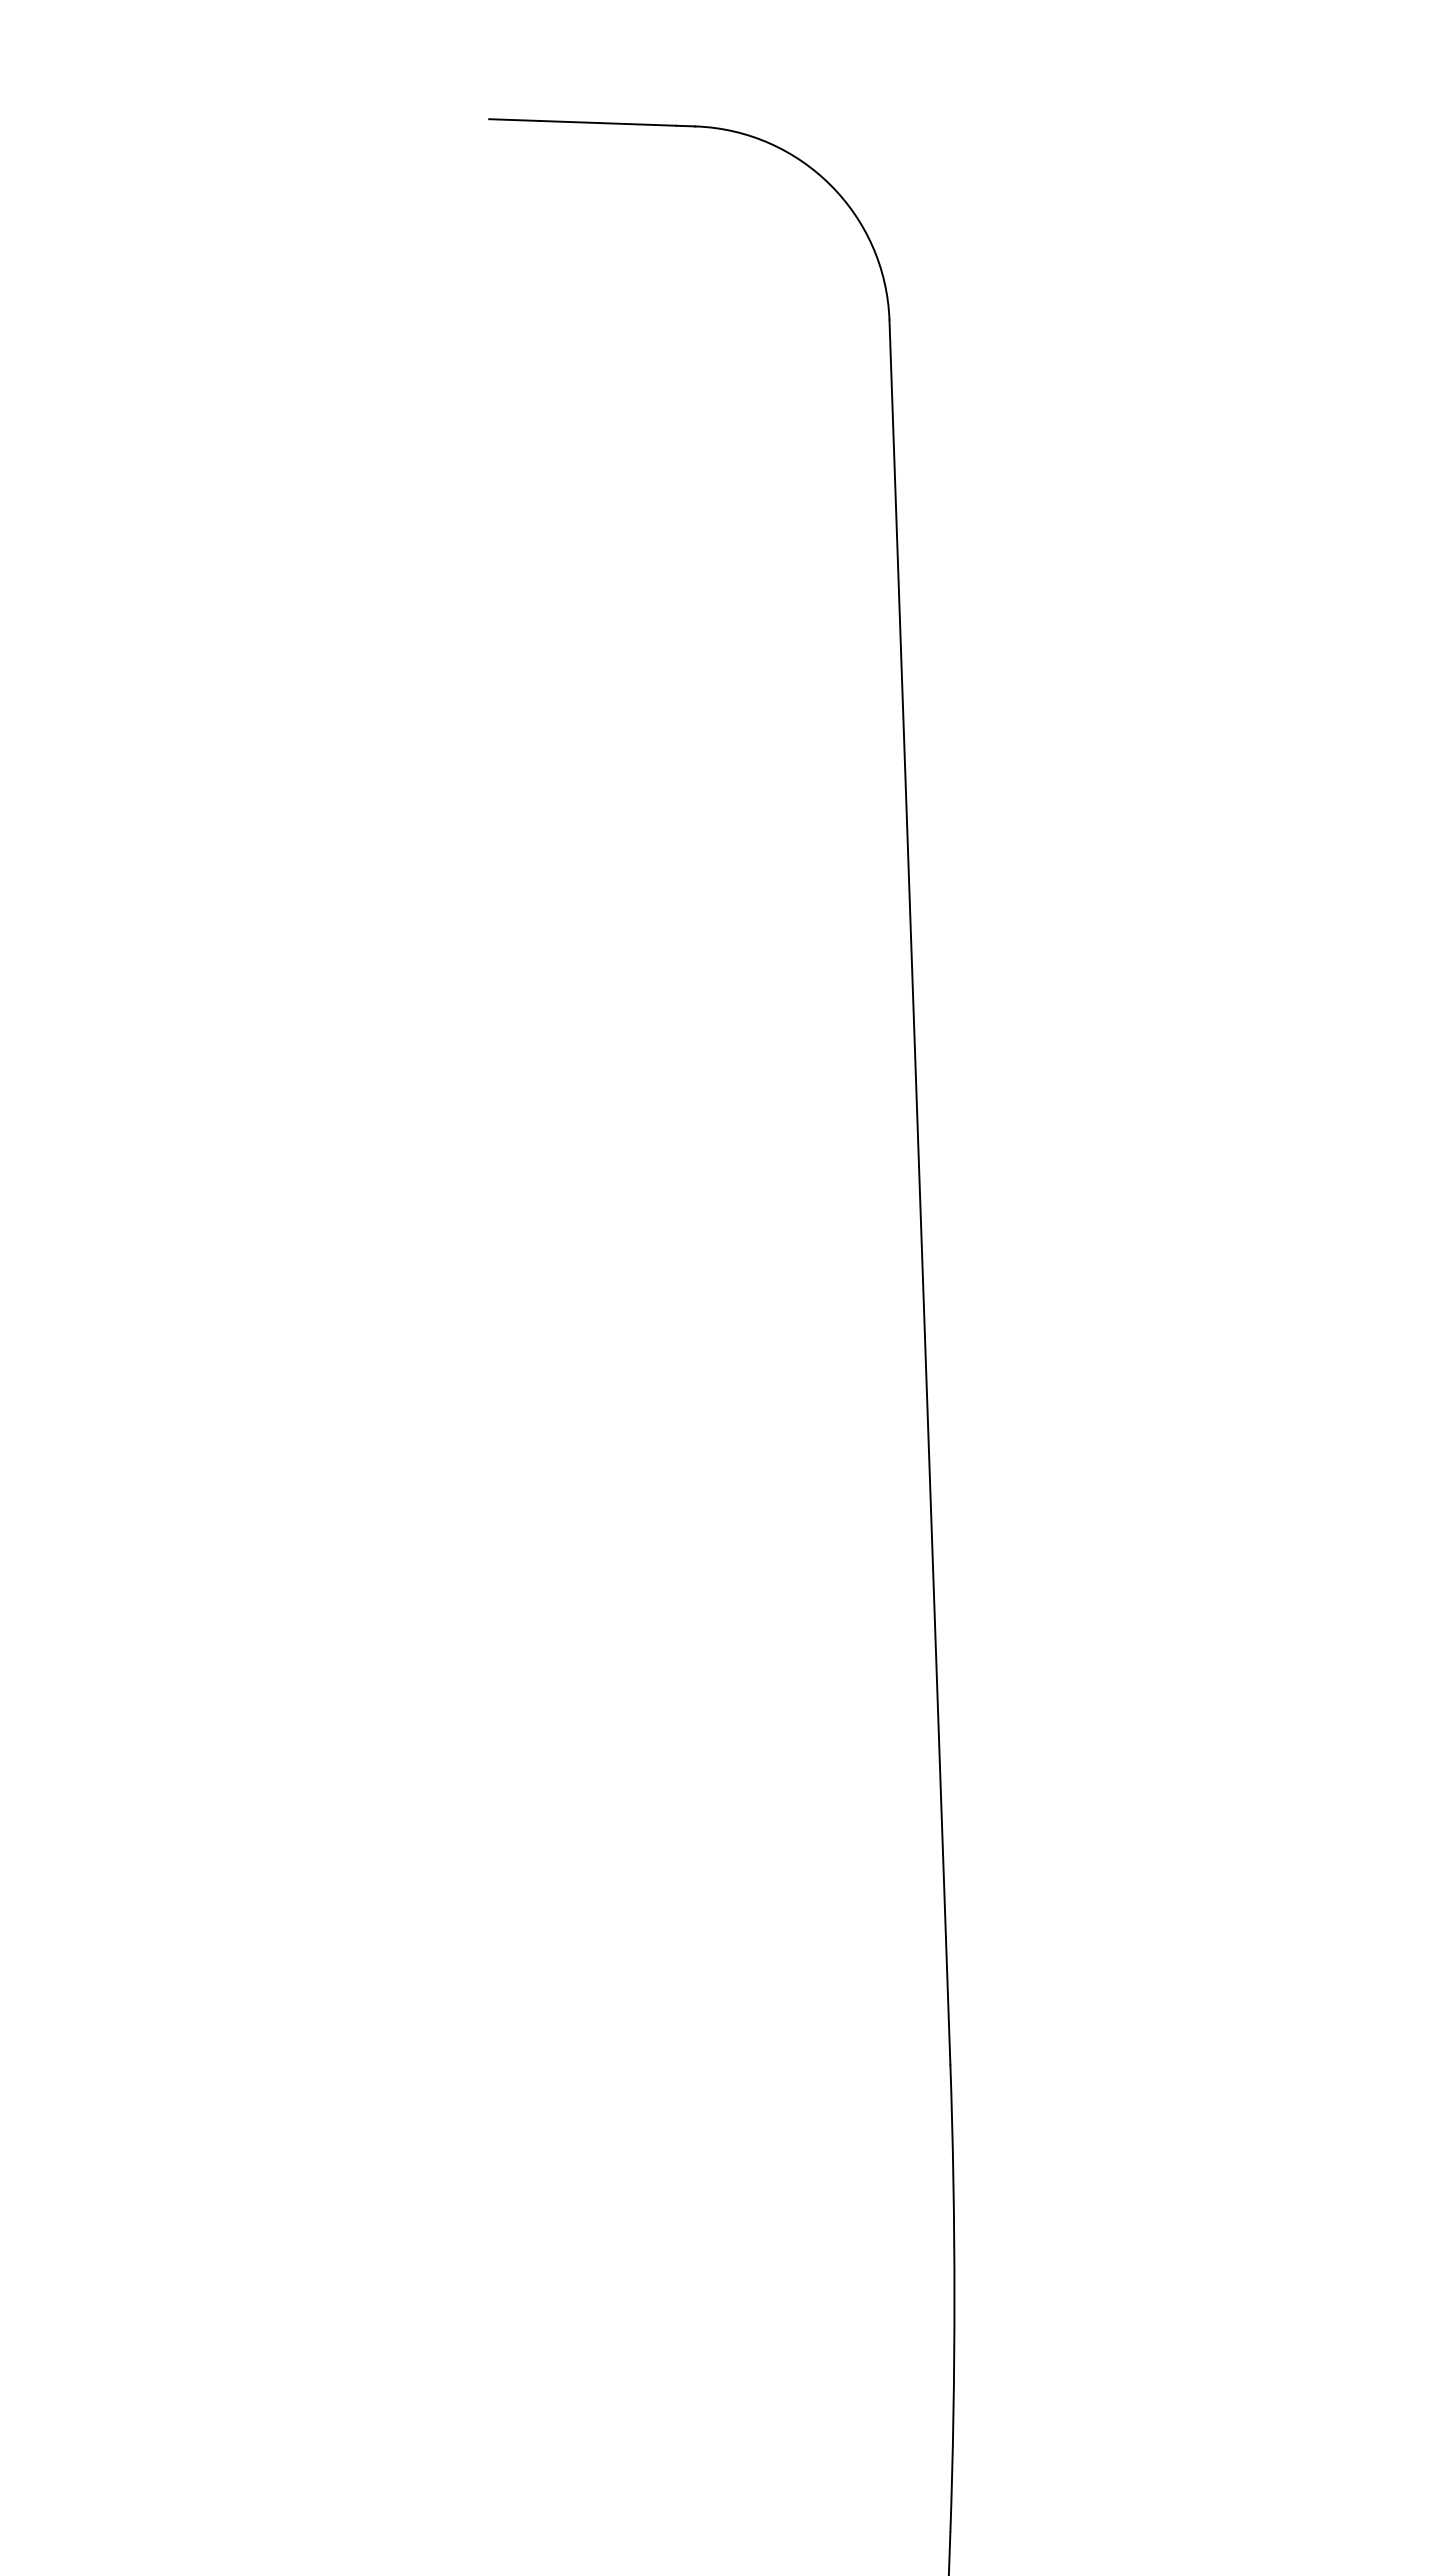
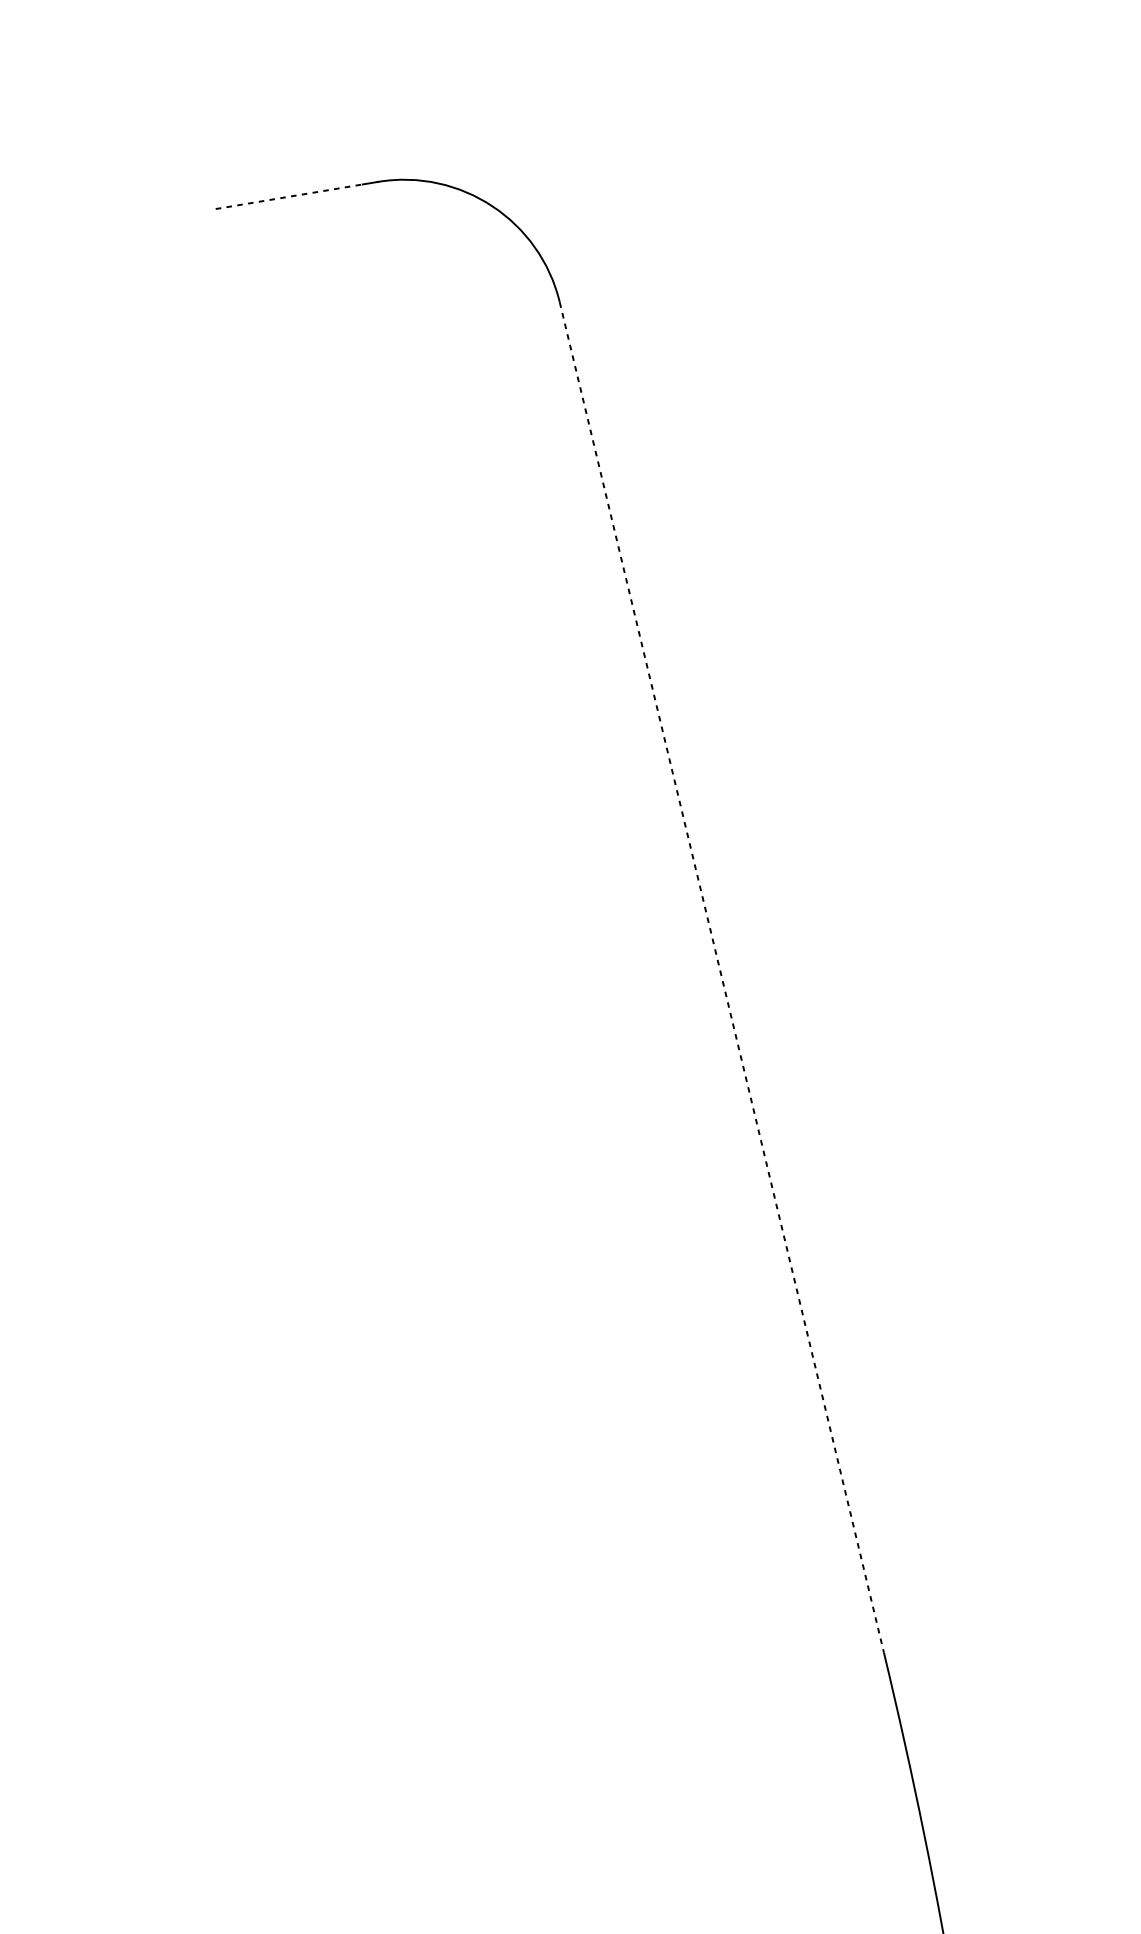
line: (582, 122) -> (289, 196), solid -> dashed
line: (919, 1192) -> (721, 977), solid -> dashed

